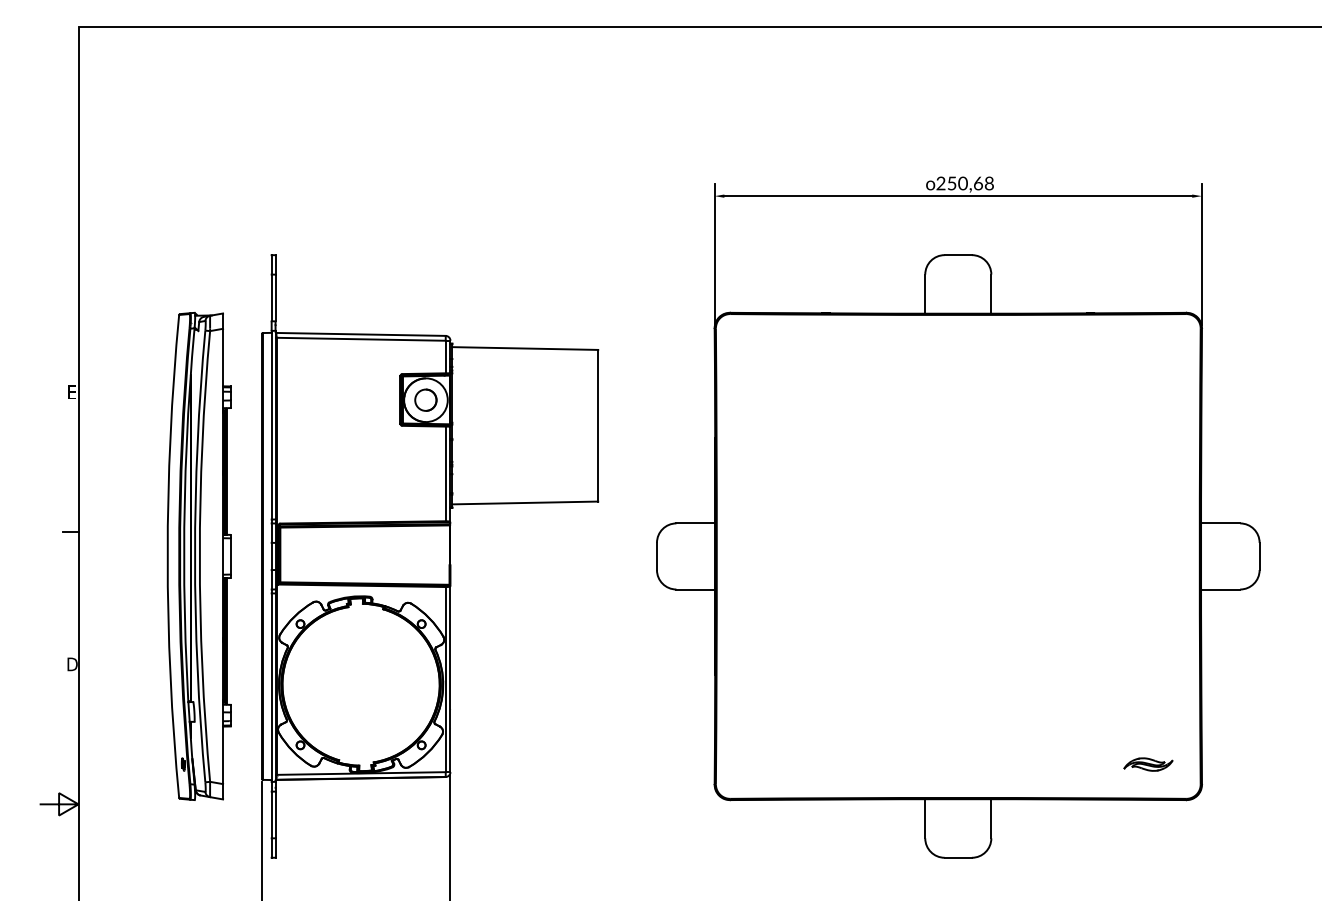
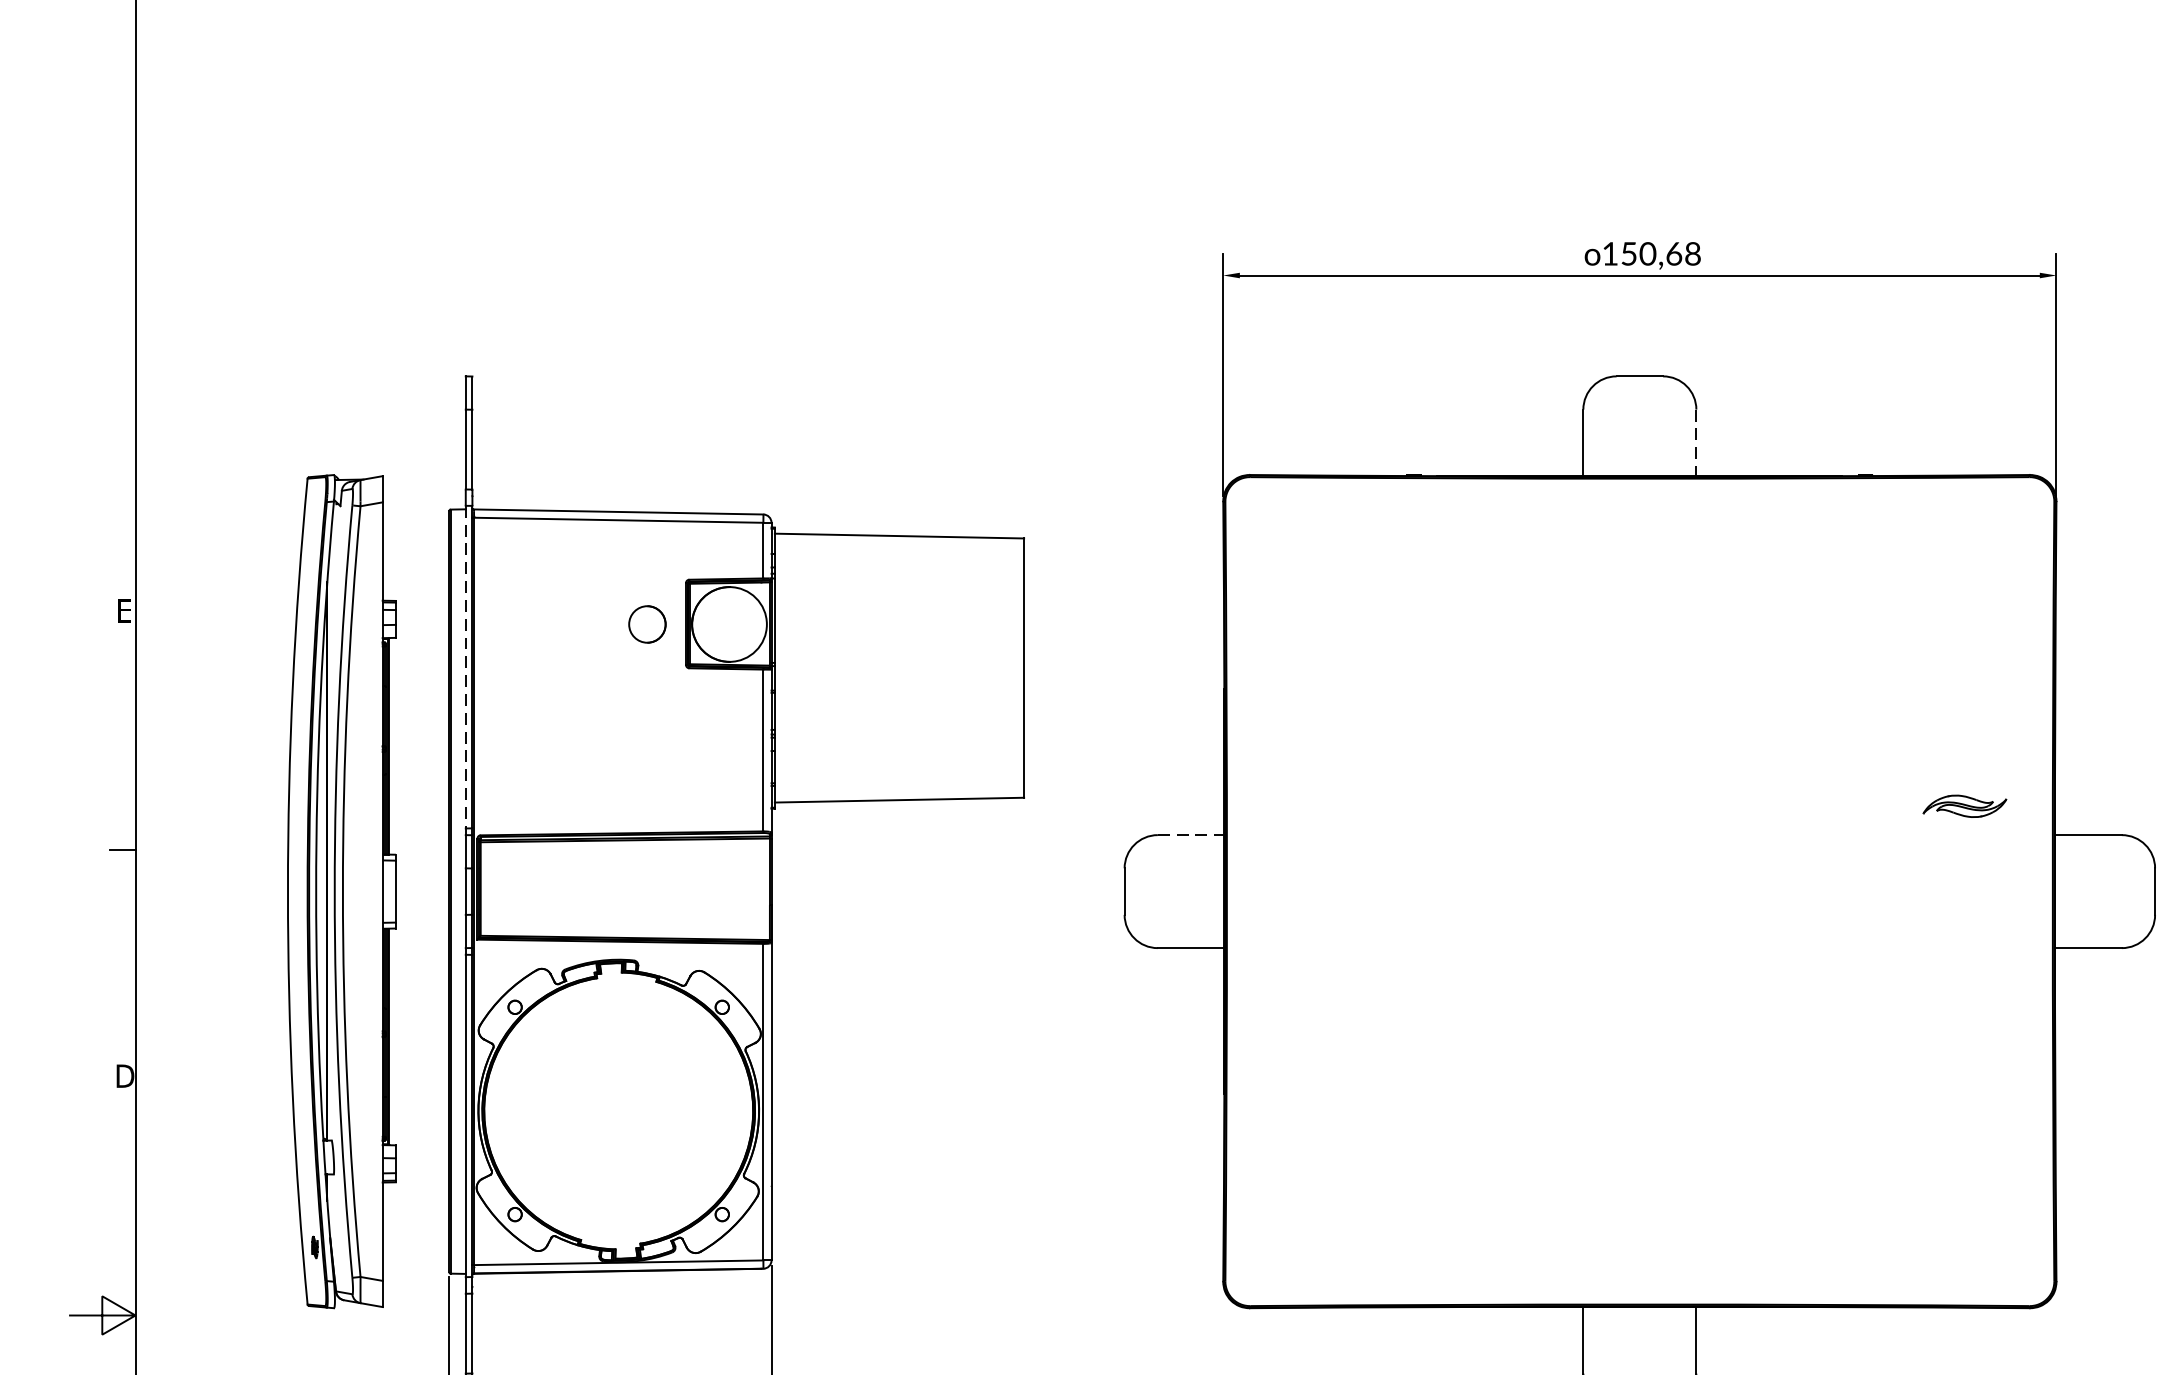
text: (940, 183) -> (1609, 253), 250,68 -> 150,68
line: (991, 294) -> (1696, 443), solid -> dashed
part: (425, 399) -> (646, 623), moved
line: (271, 425) -> (465, 667), solid -> dashed
line: (696, 523) -> (1192, 835), solid -> dashed
part: (1148, 764) -> (1965, 806), moved

